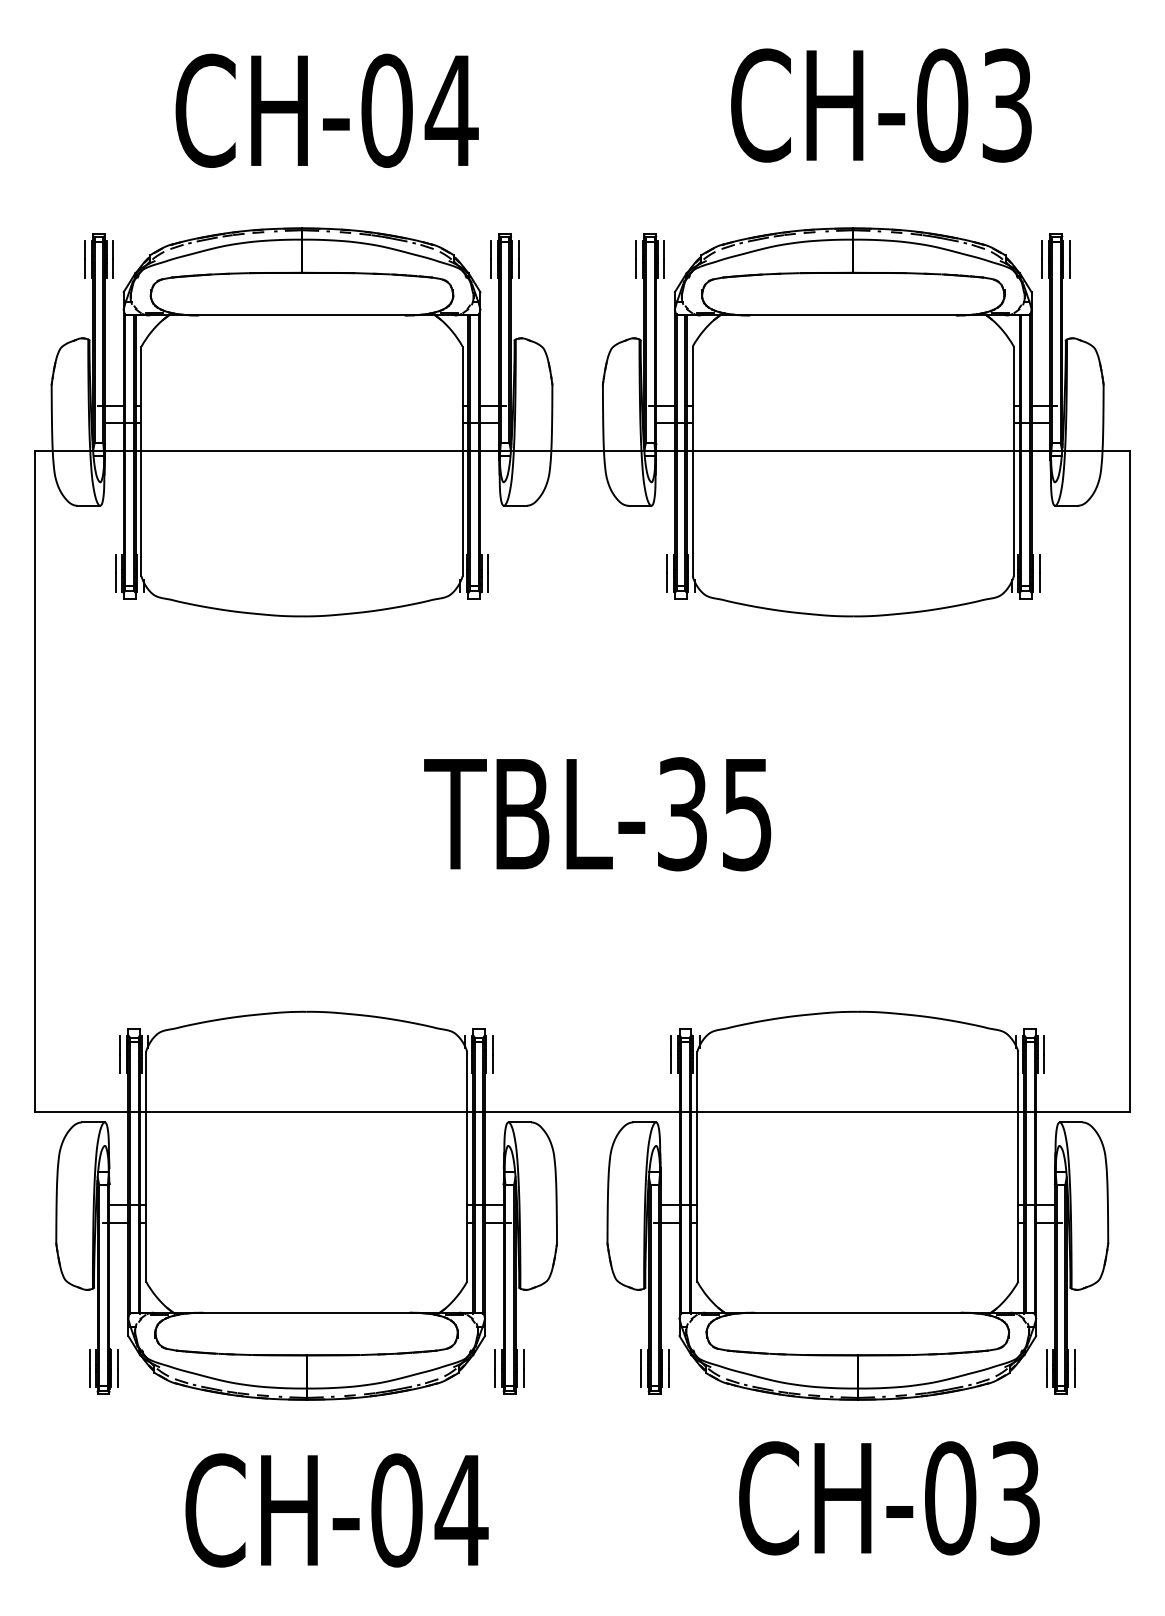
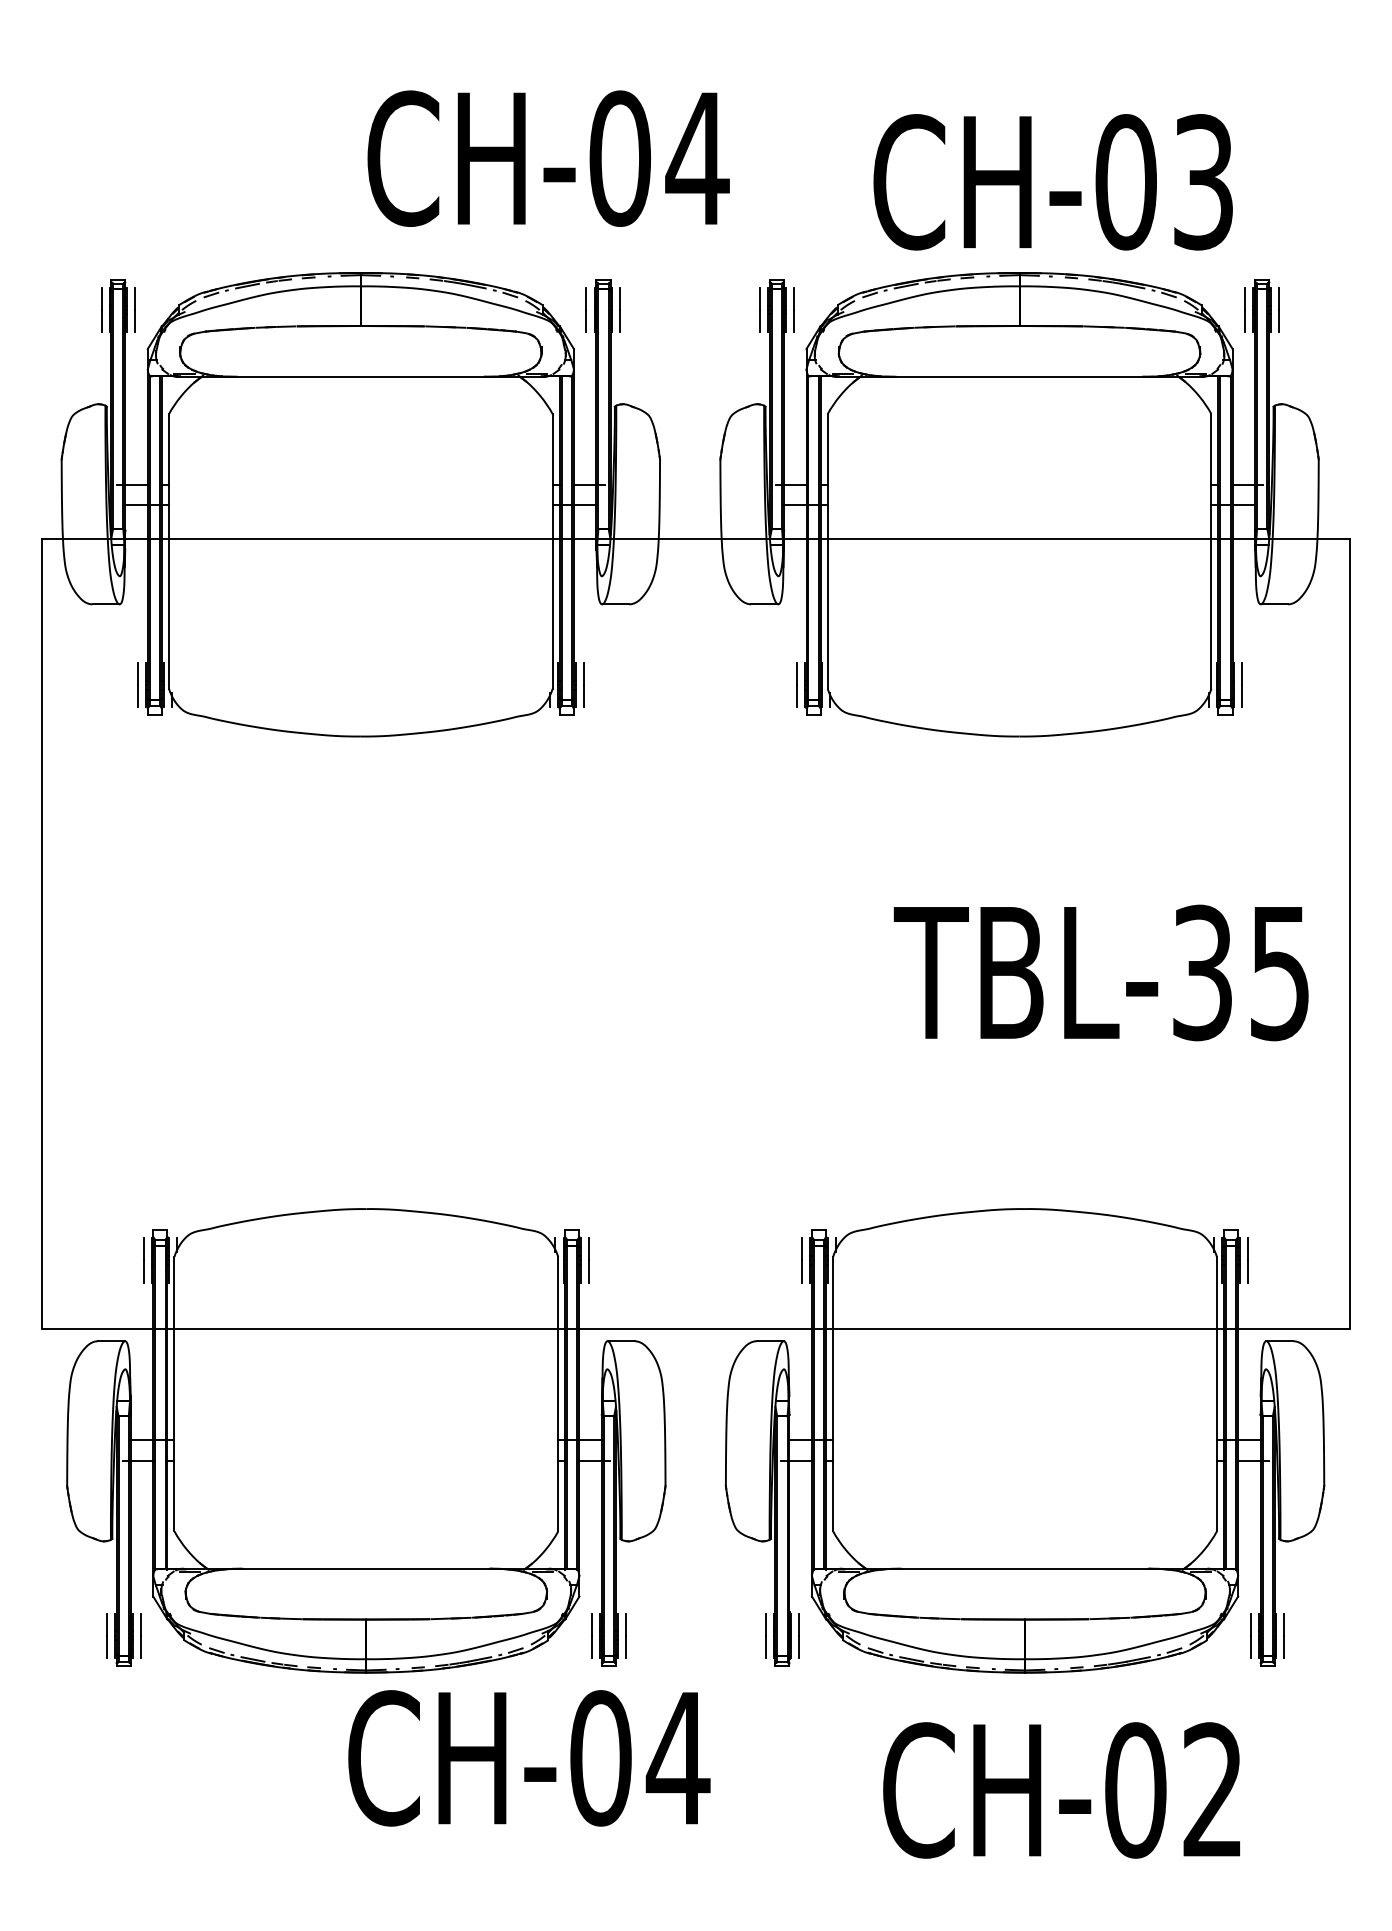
text: (881, 105) -> (1053, 182), moved
text: (326, 110) -> (547, 158), moved
text: (597, 814) -> (1101, 973), moved
text: (1014, 1498) -> (1212, 1790), CH-03 -> CH-02
text: (336, 1510) -> (528, 1758), moved

